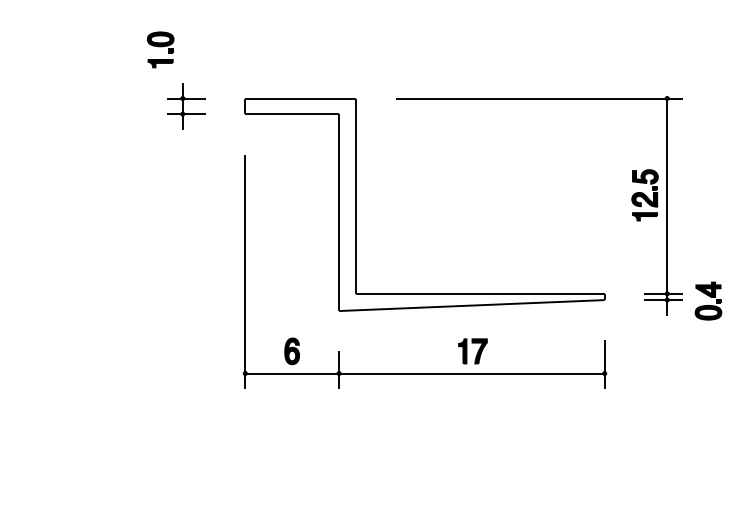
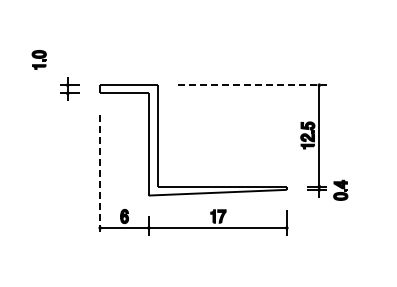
part: (159, 49) -> (38, 59), moved
line: (540, 99) -> (253, 85), solid -> dashed
line: (245, 272) -> (100, 175), solid -> dashed

